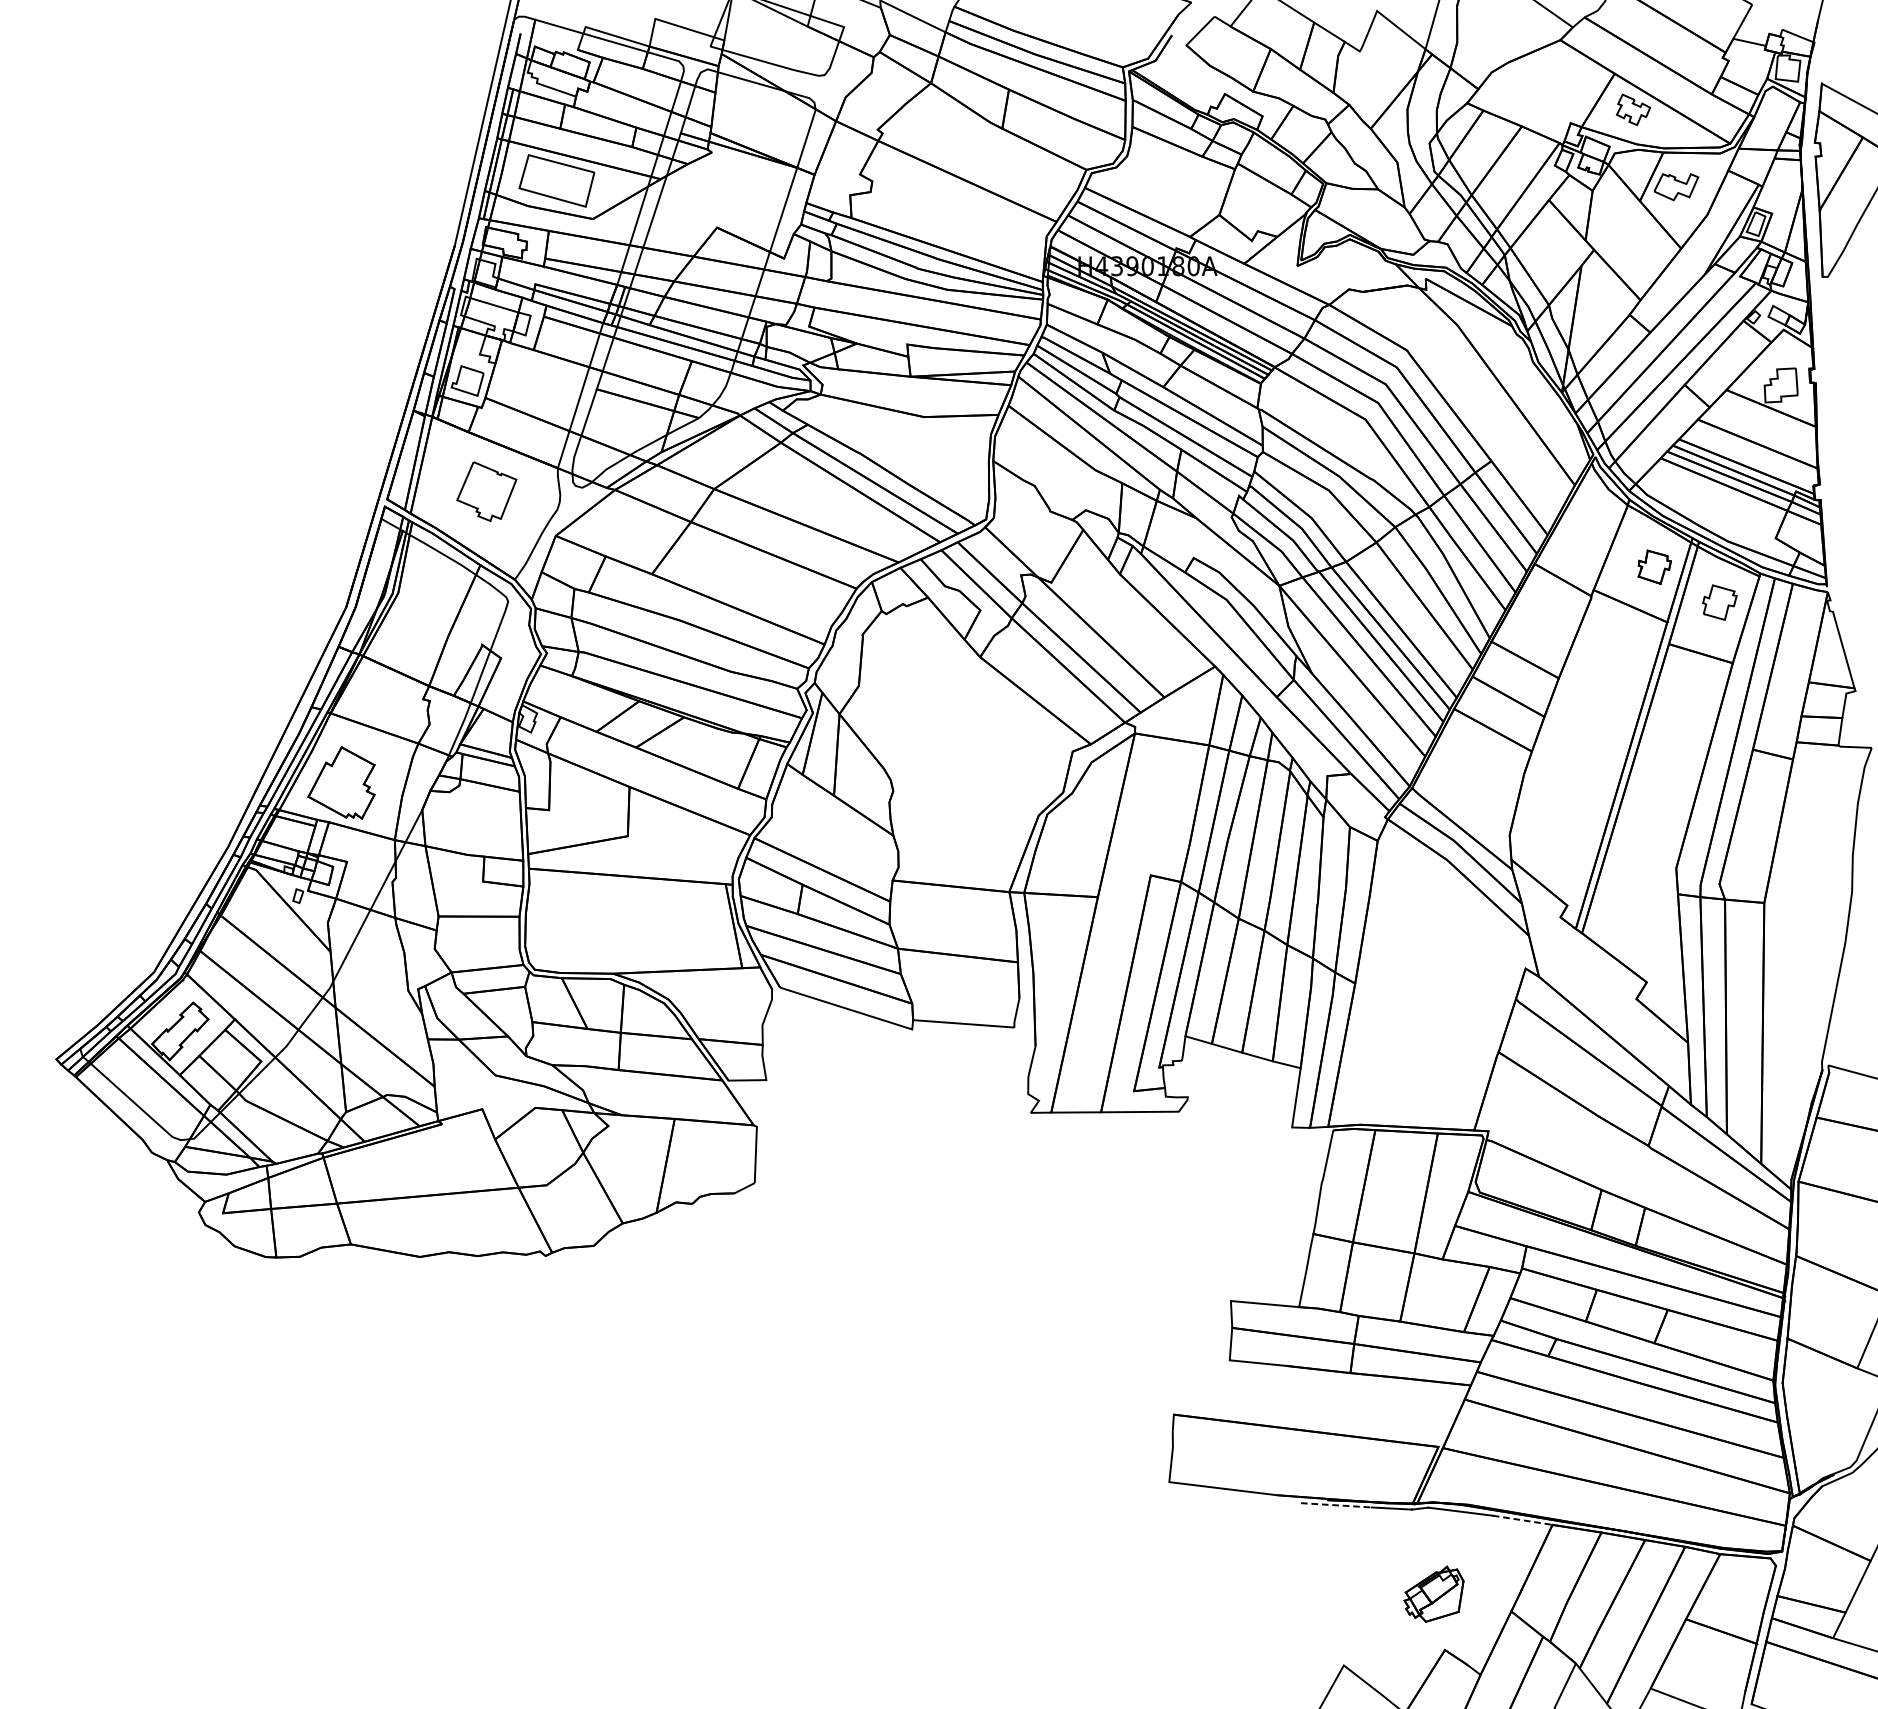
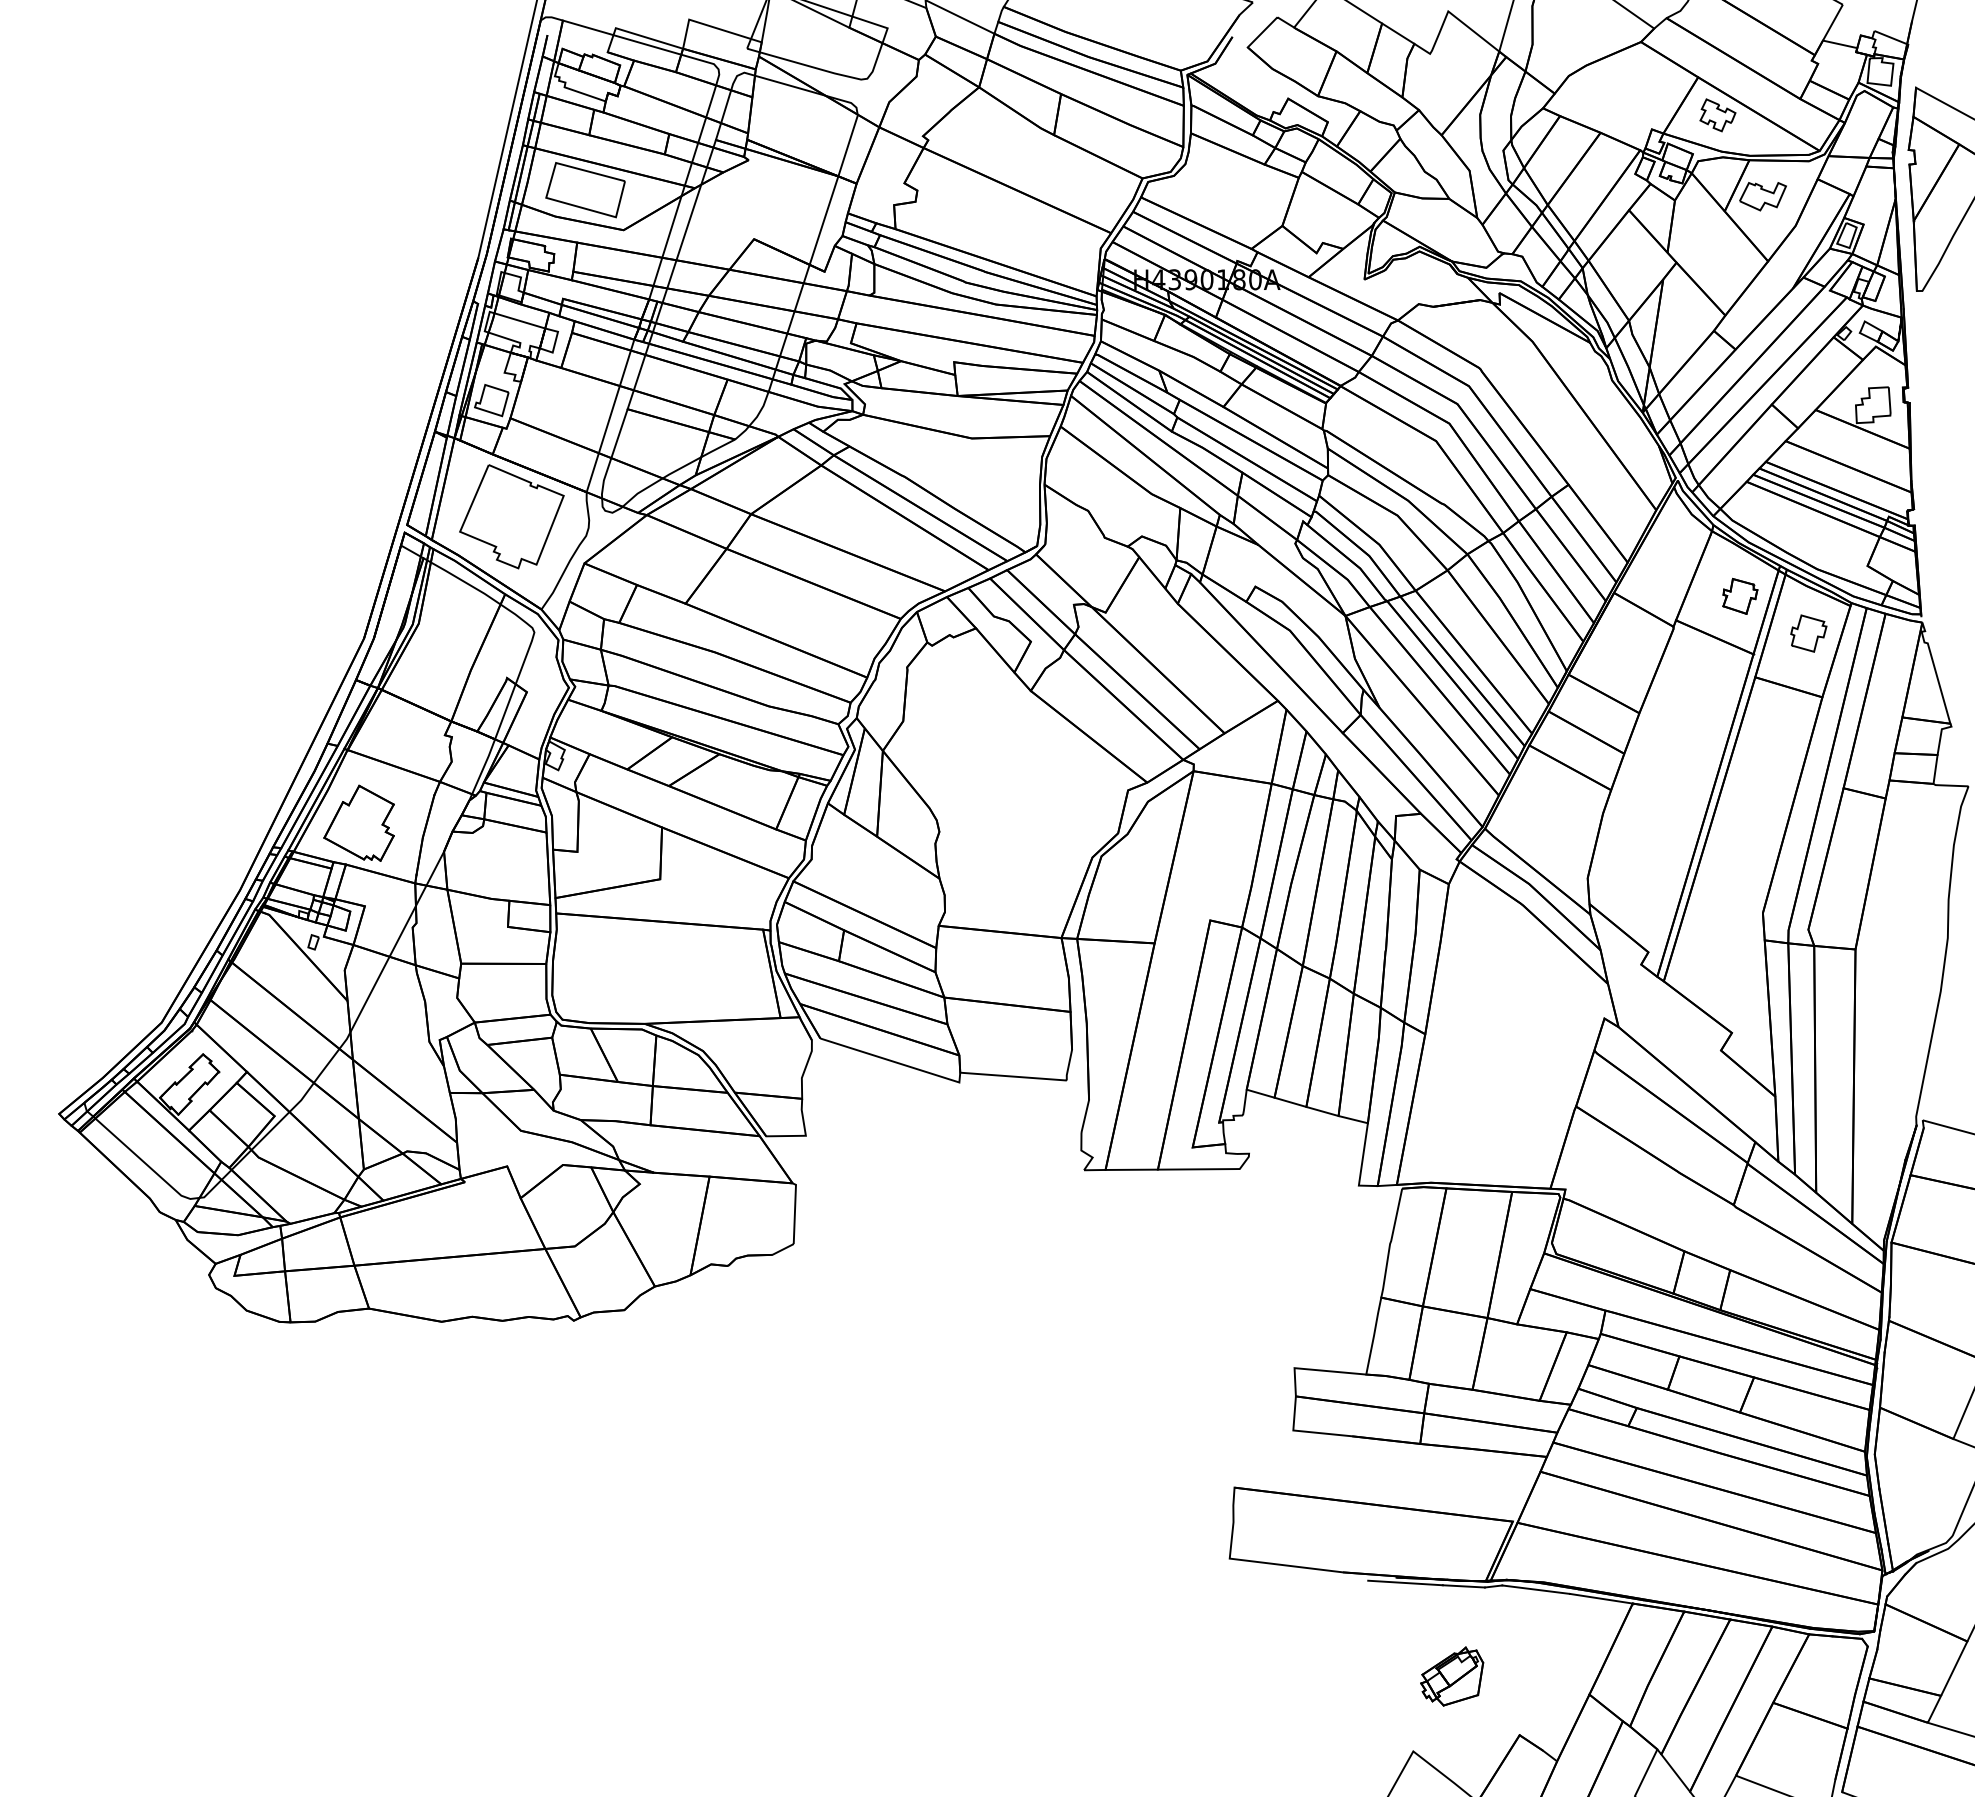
part: (486, 491) -> (511, 516), size x1.67
line: (1337, 1505) -> (1406, 1583), dashed -> solid
line: (1522, 1520) -> (1601, 1598), dashed -> solid
part: (1434, 1594) -> (1452, 1676), moved

